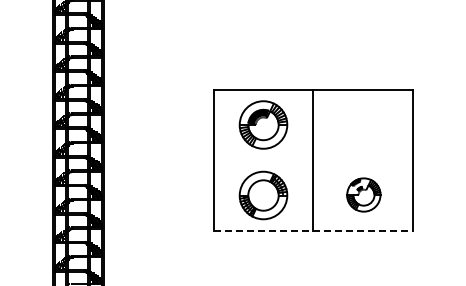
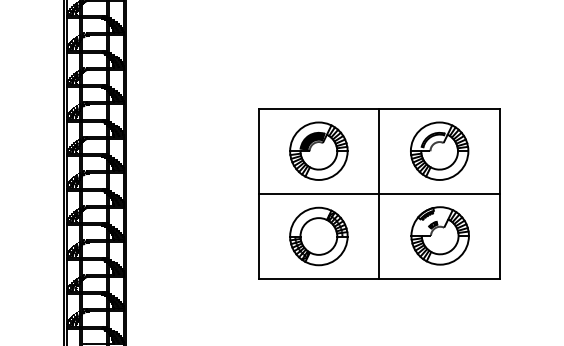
part: (362, 124) -> (438, 150), added
line: (313, 160) -> (379, 194), added
part: (363, 194) -> (439, 235), size x1.43
line: (313, 230) -> (379, 278), dashed -> solid

